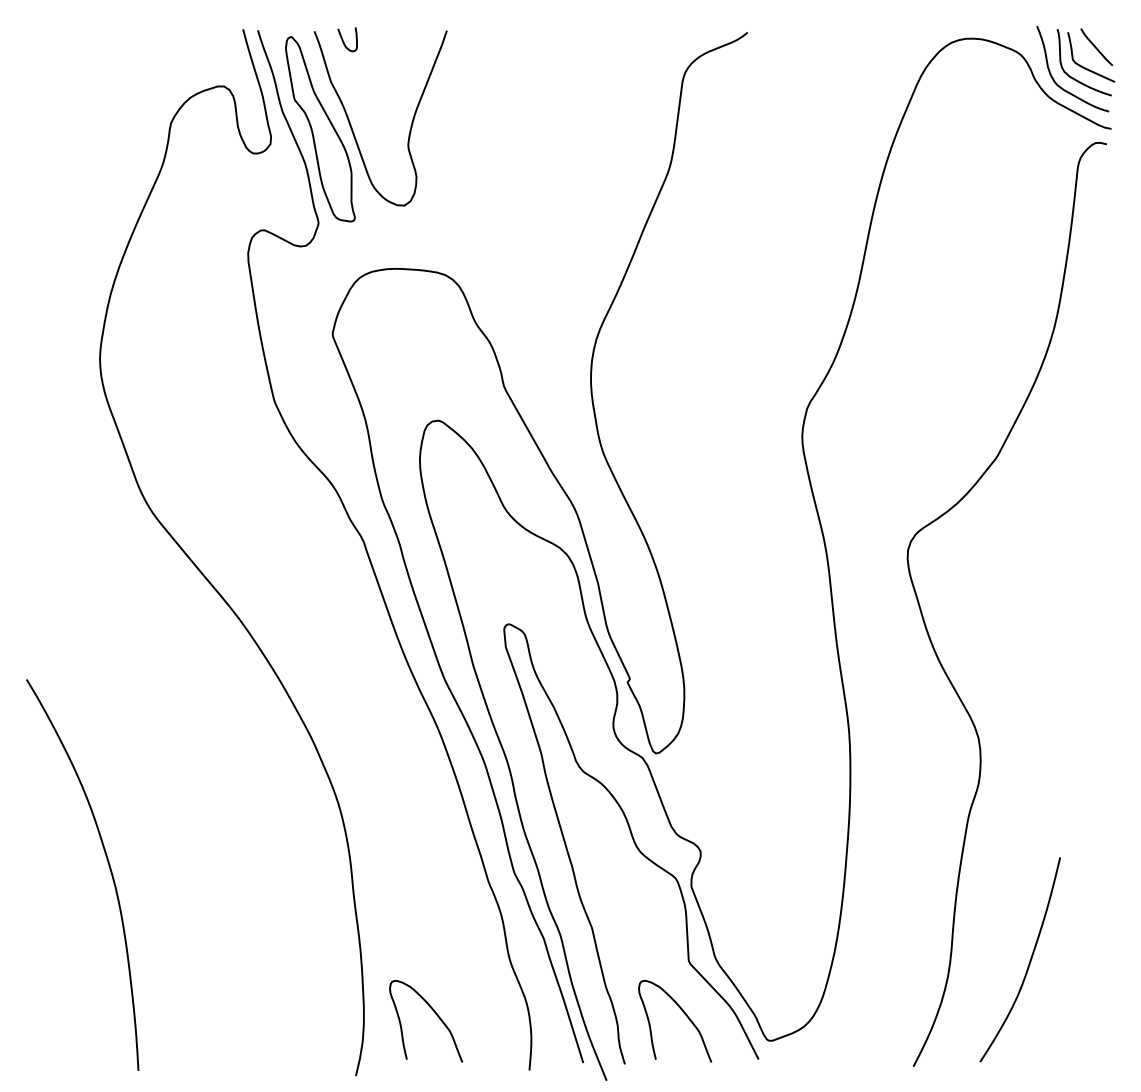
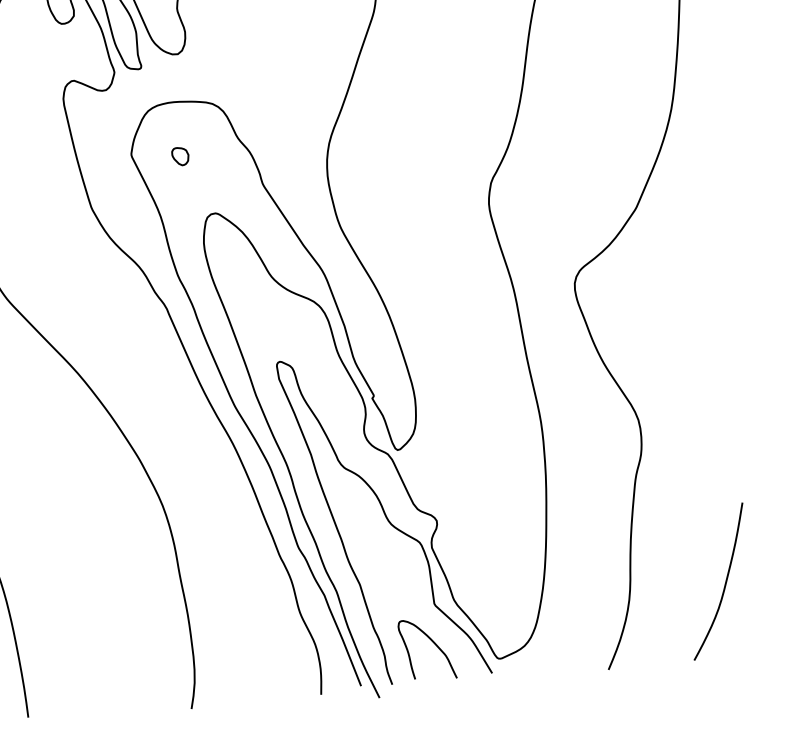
part: (397, 341) -> (180, 156), added
curve: (1028, 963) -> (724, 583), moved
curve: (435, 1014) -> (247, 658), removed

